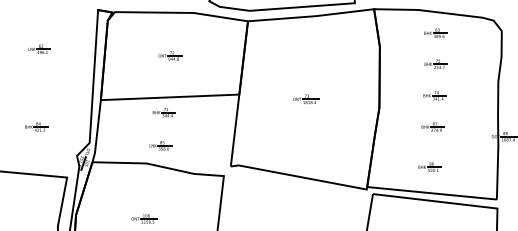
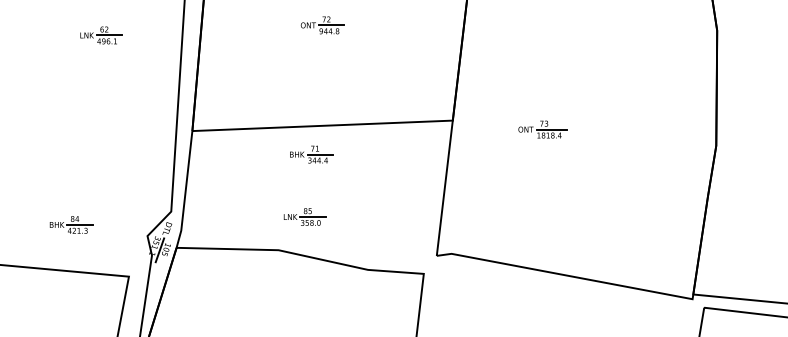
part: (39, 48) -> (101, 33), moved
part: (170, 55) -> (323, 24), moved
part: (306, 99) -> (543, 129), moved
part: (36, 126) -> (71, 223), moved

